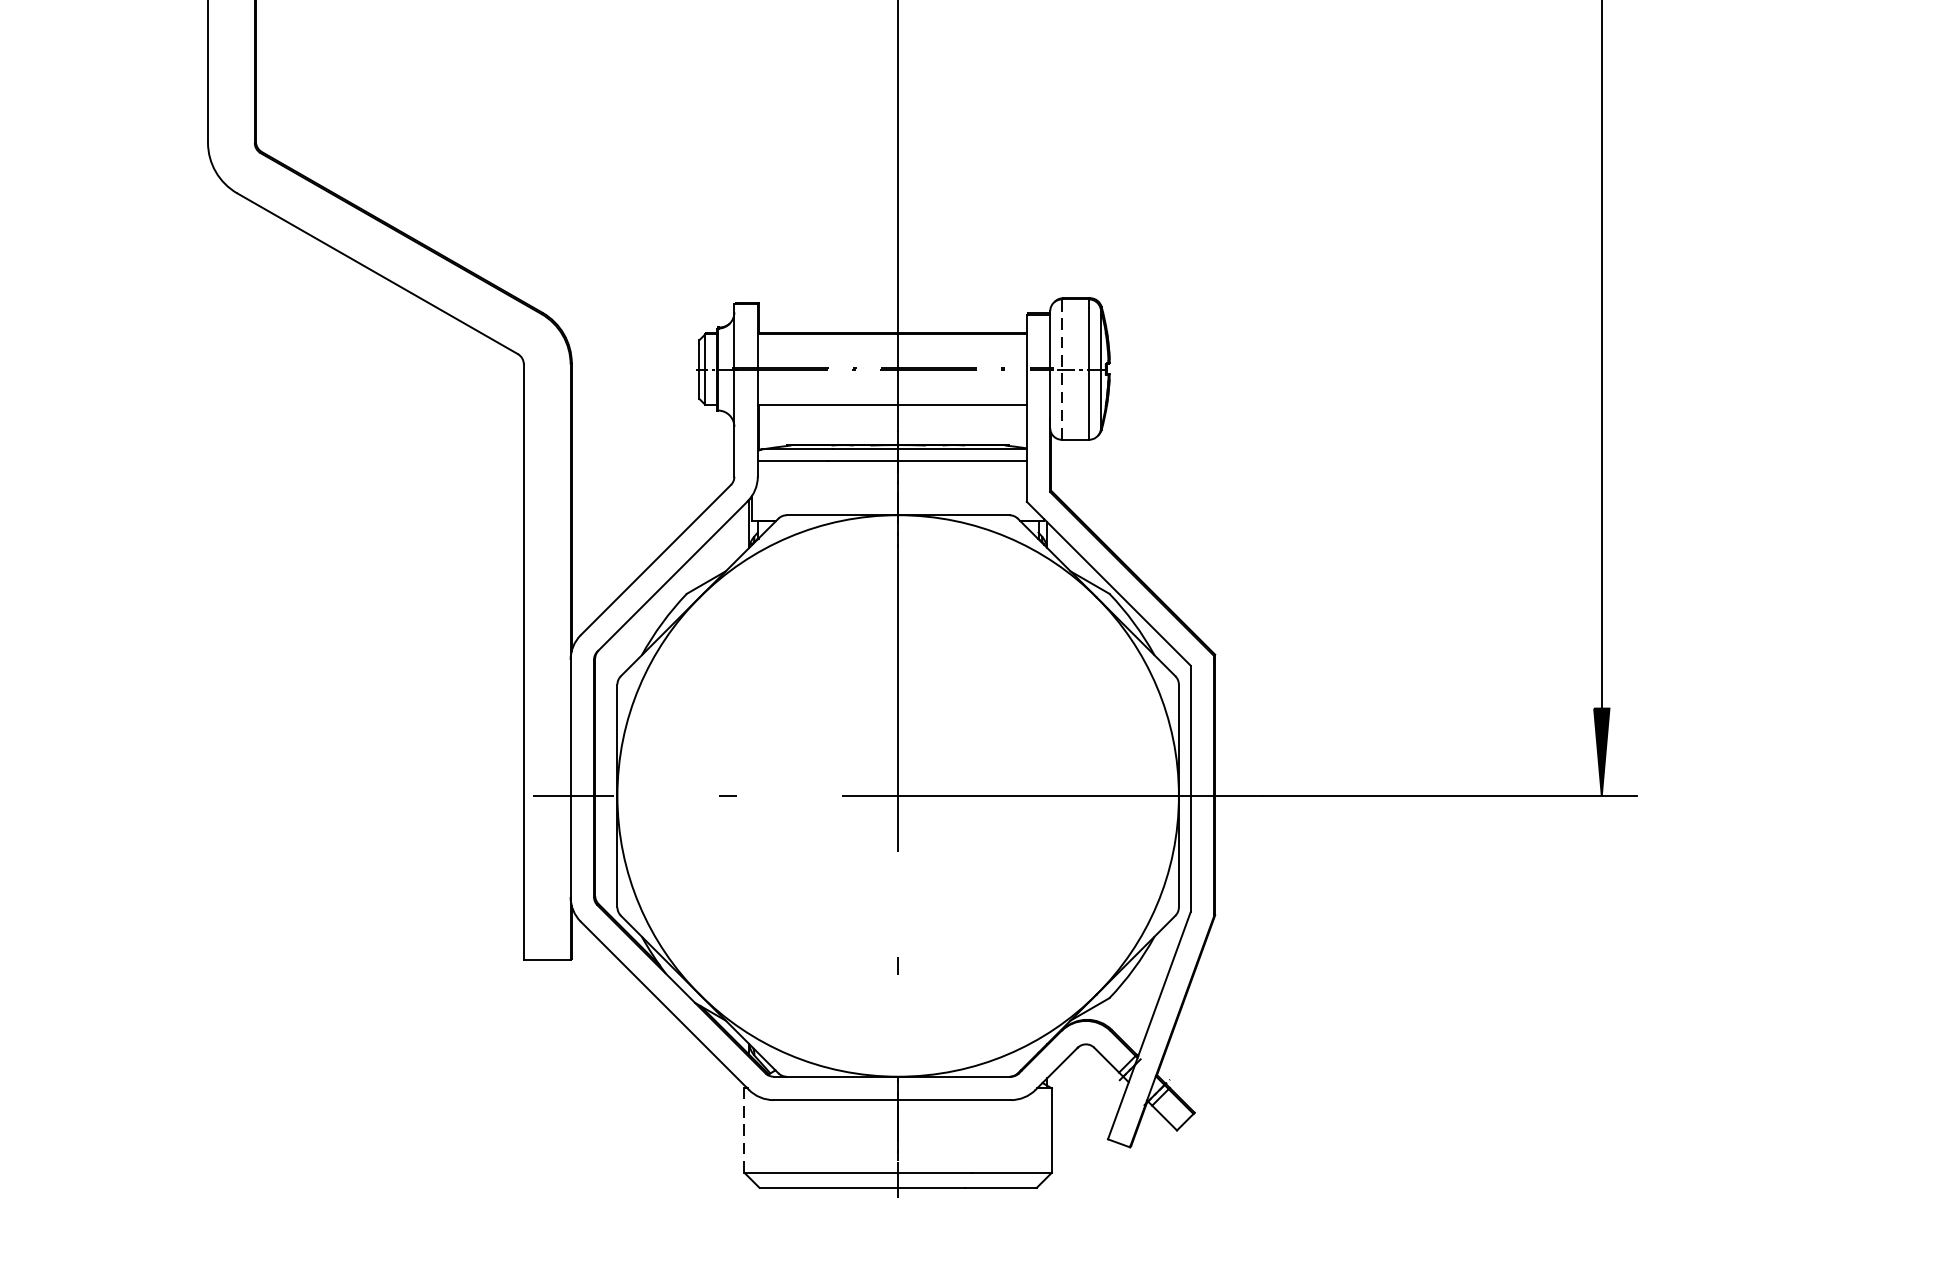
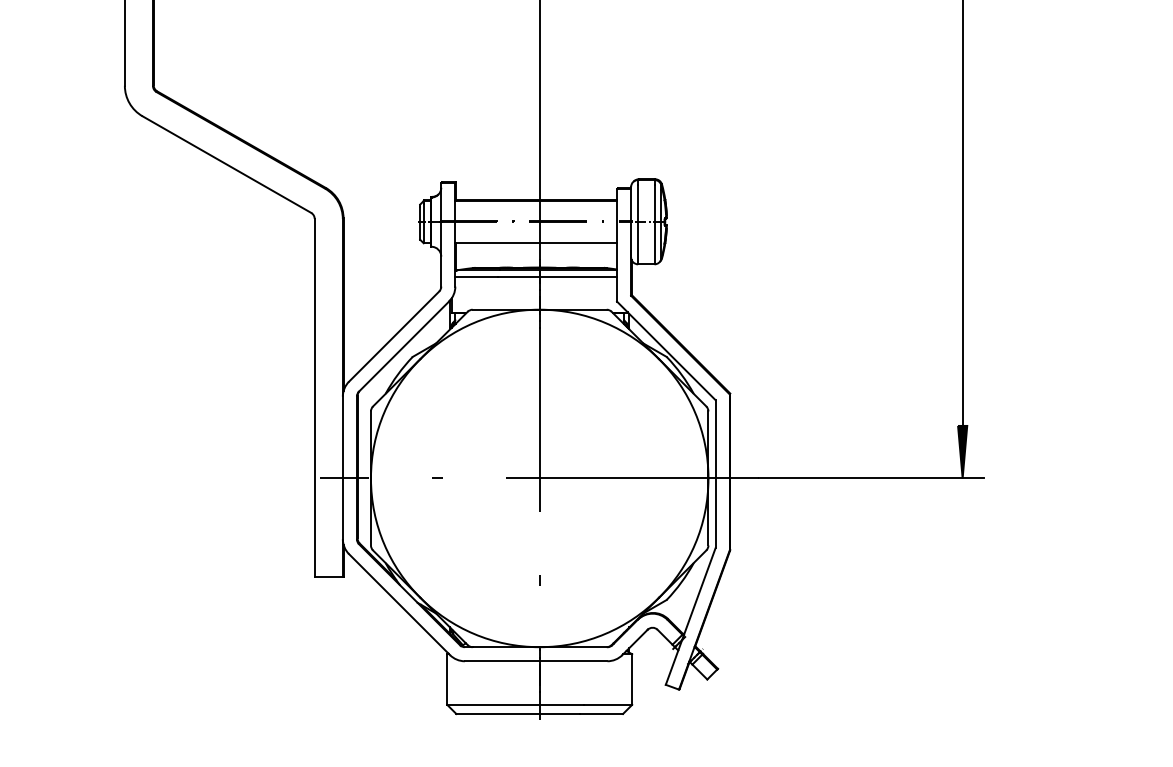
line: (1062, 373) -> (638, 224), dashed -> solid
line: (744, 1130) -> (447, 679), dashed -> solid

